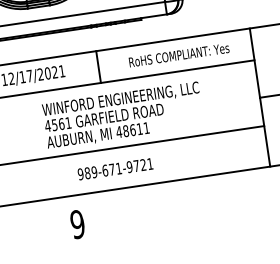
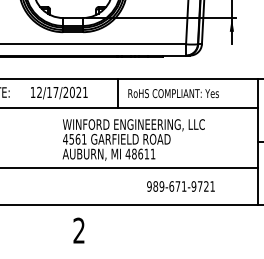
text: (179, 55) -> (173, 93), moved
text: (114, 169) -> (180, 186), moved
text: (76, 224) -> (78, 230), 9 -> 2

